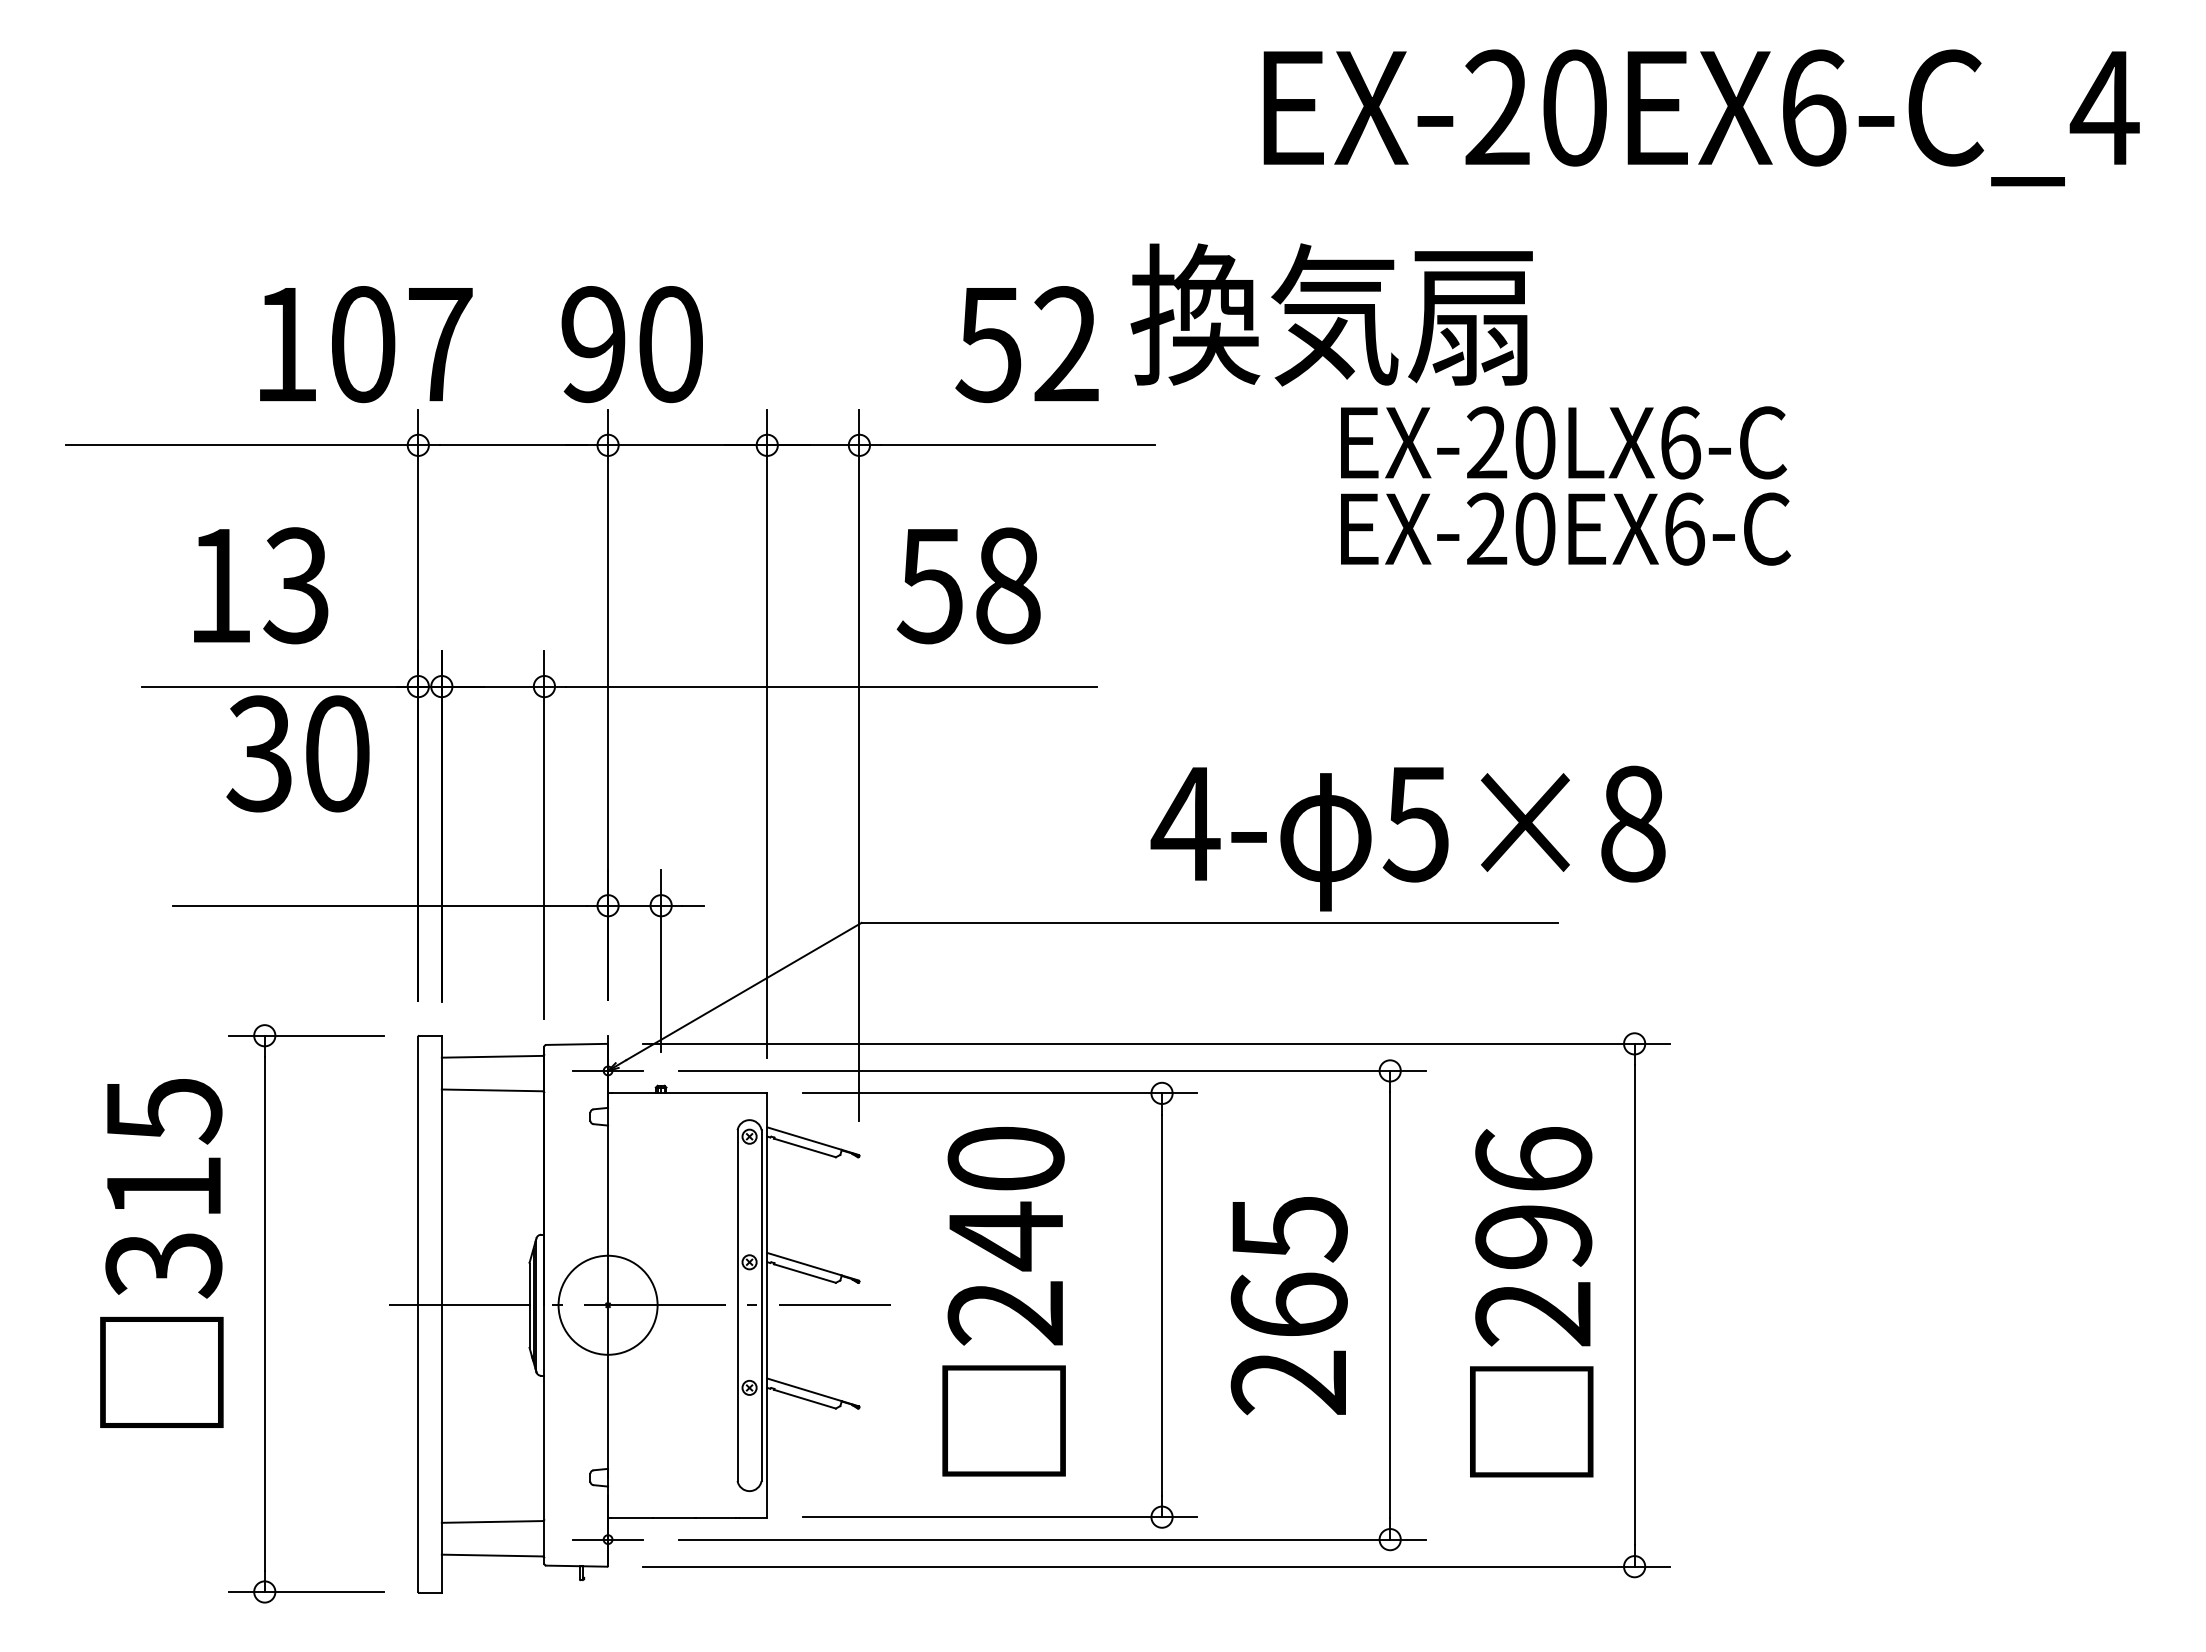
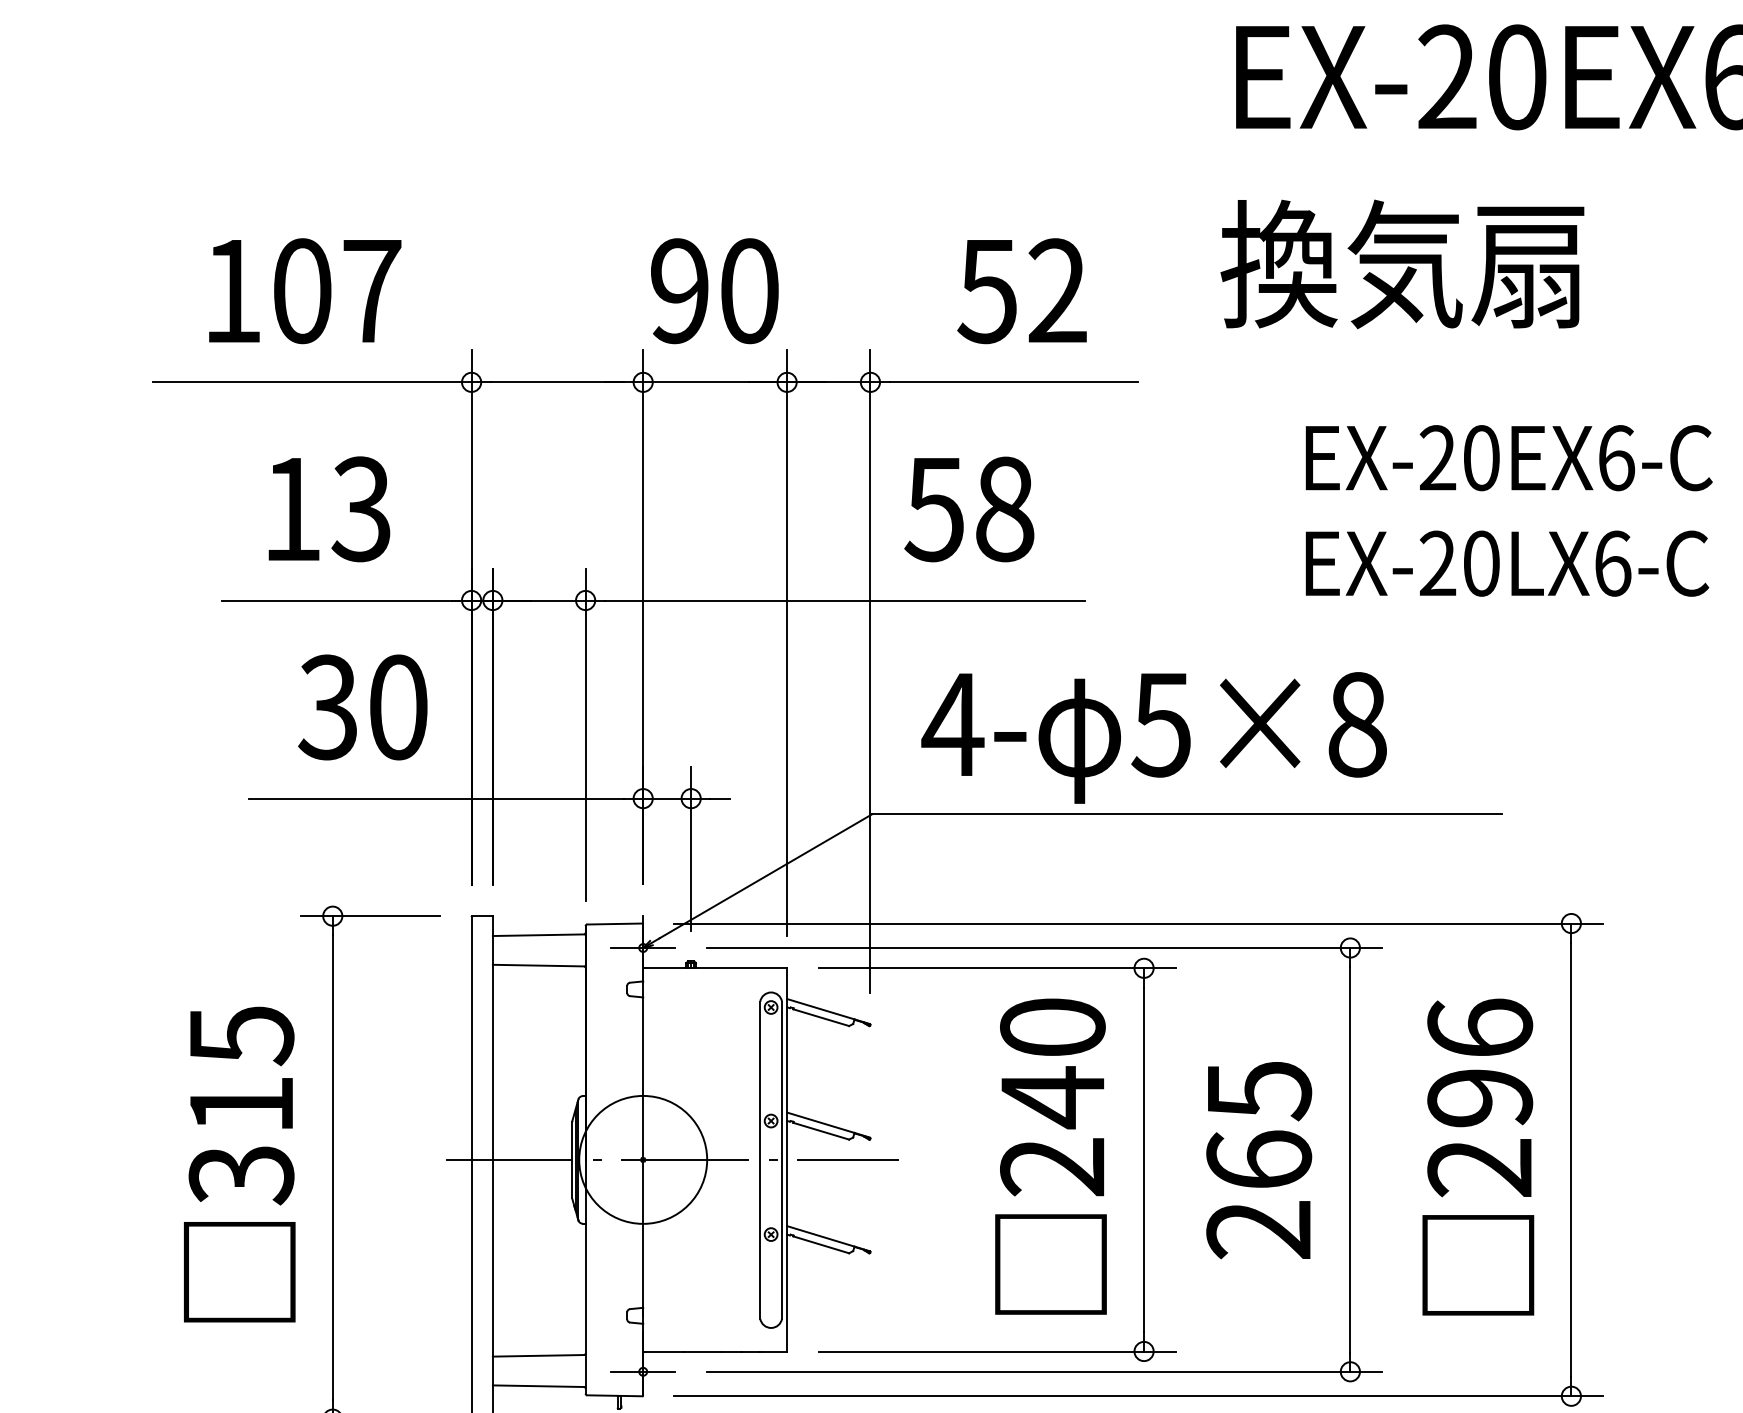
text: (1331, 314) -> (1402, 264), moved
text: (366, 344) -> (305, 291), moved
text: (631, 344) -> (714, 291), moved
text: (1563, 442) -> (1507, 563), moved
text: (297, 753) -> (362, 707), moved
text: (1407, 838) -> (1153, 737), moved
text: (161, 1253) -> (239, 1164), moved
text: (1003, 1301) -> (1050, 1156), moved
circle: (607, 1305) -> (642, 1160), size x1.43

